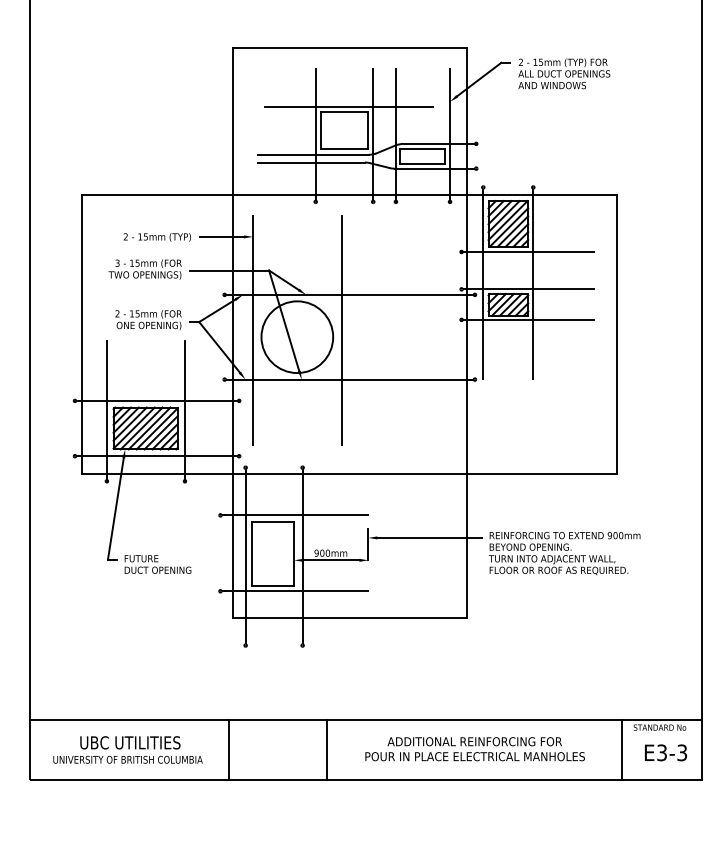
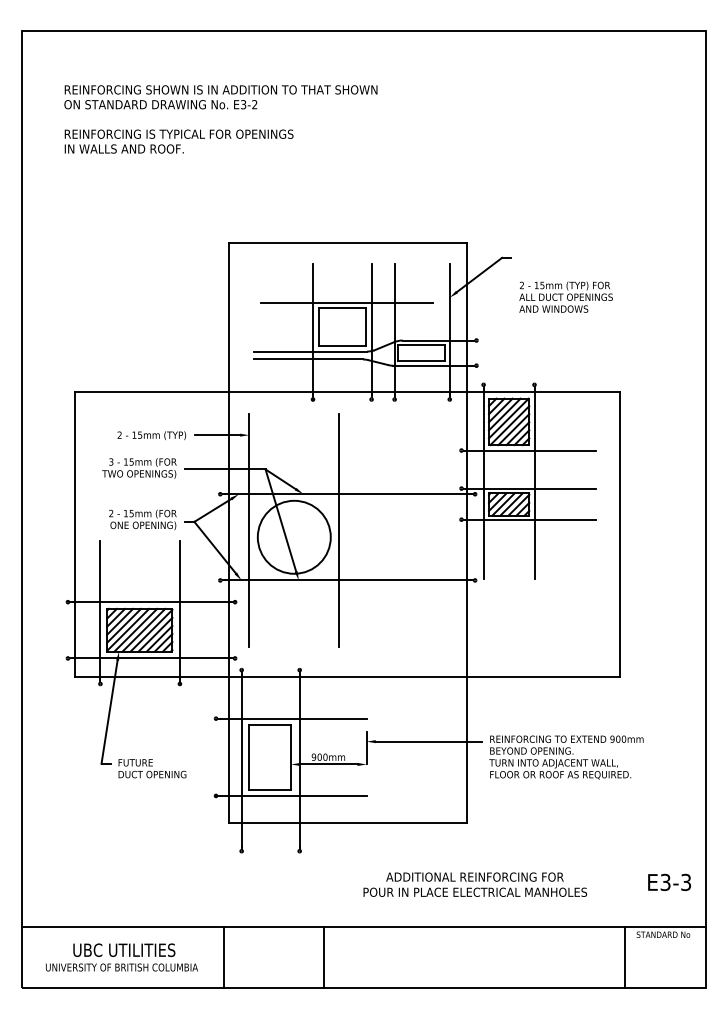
text: (563, 73) -> (565, 296), moved
text: (475, 748) -> (475, 884), moved
text: (665, 752) -> (669, 882), moved

